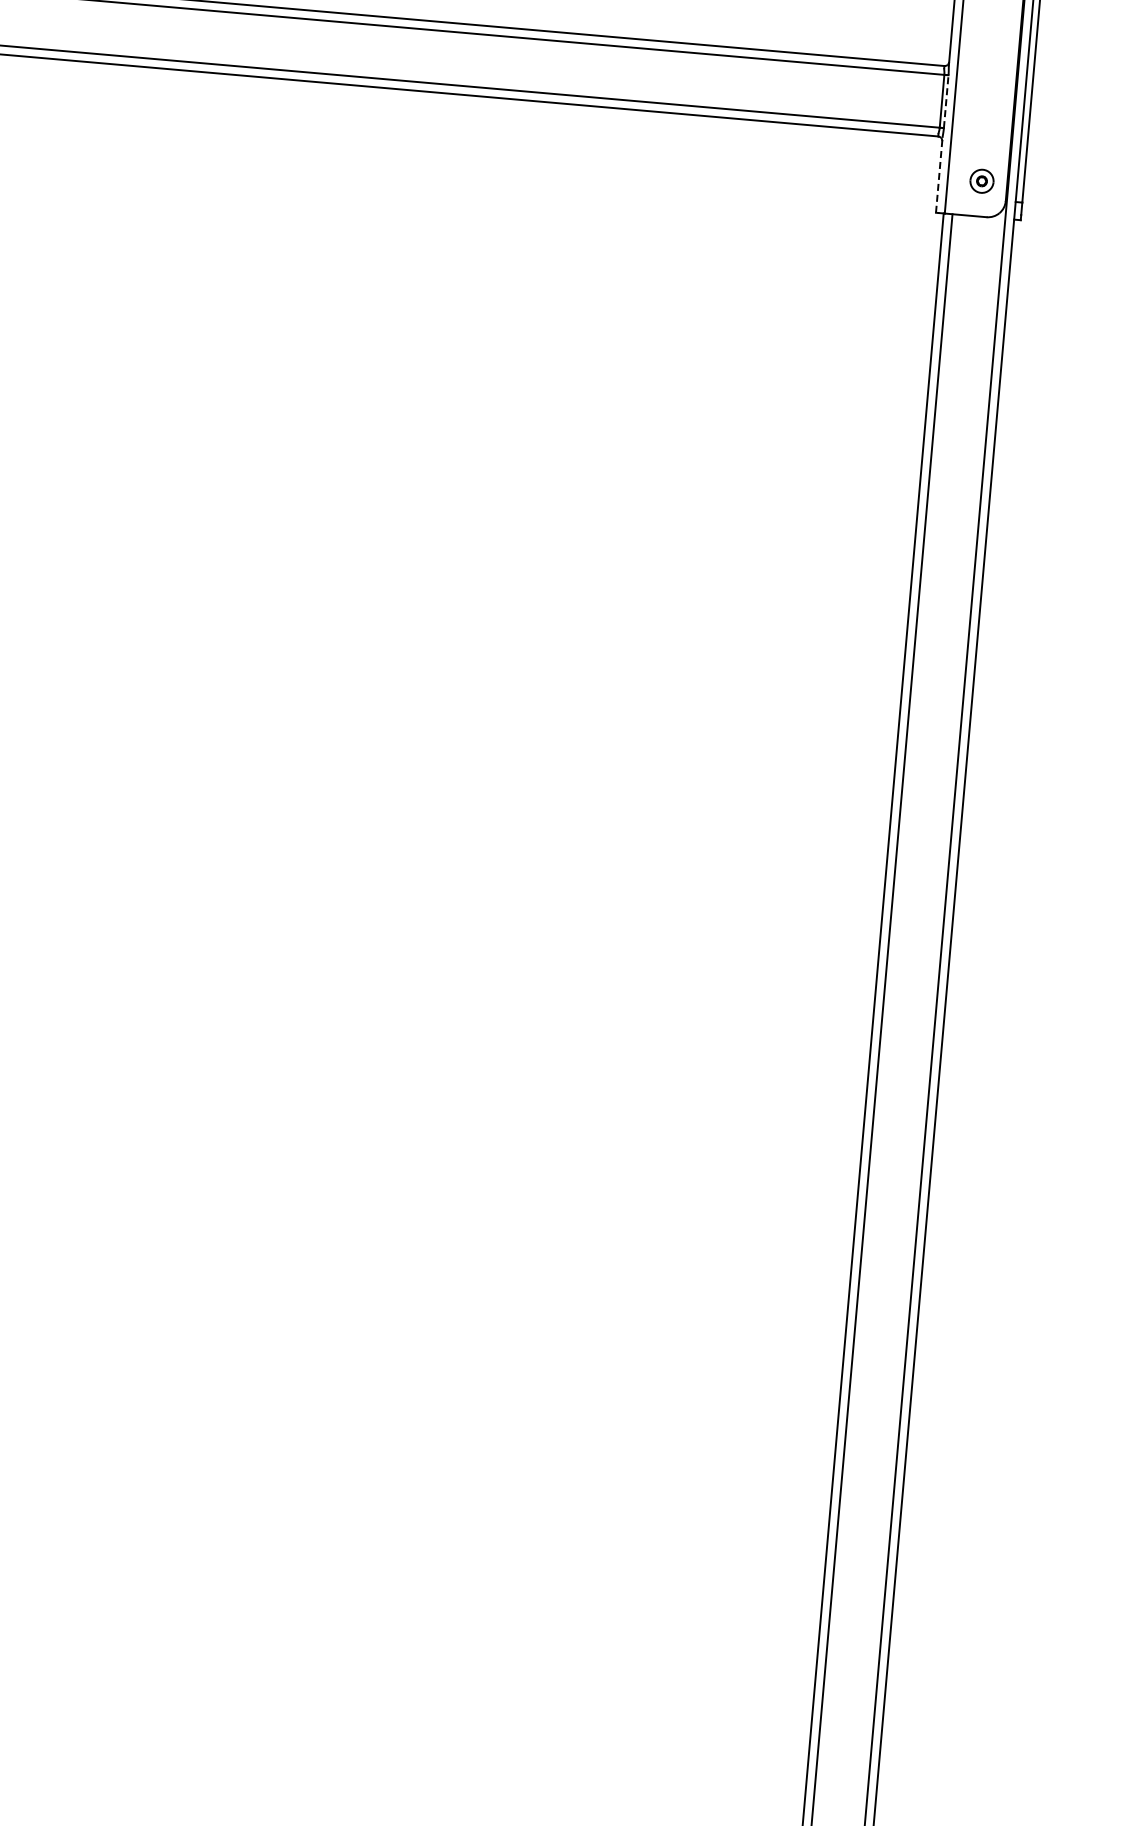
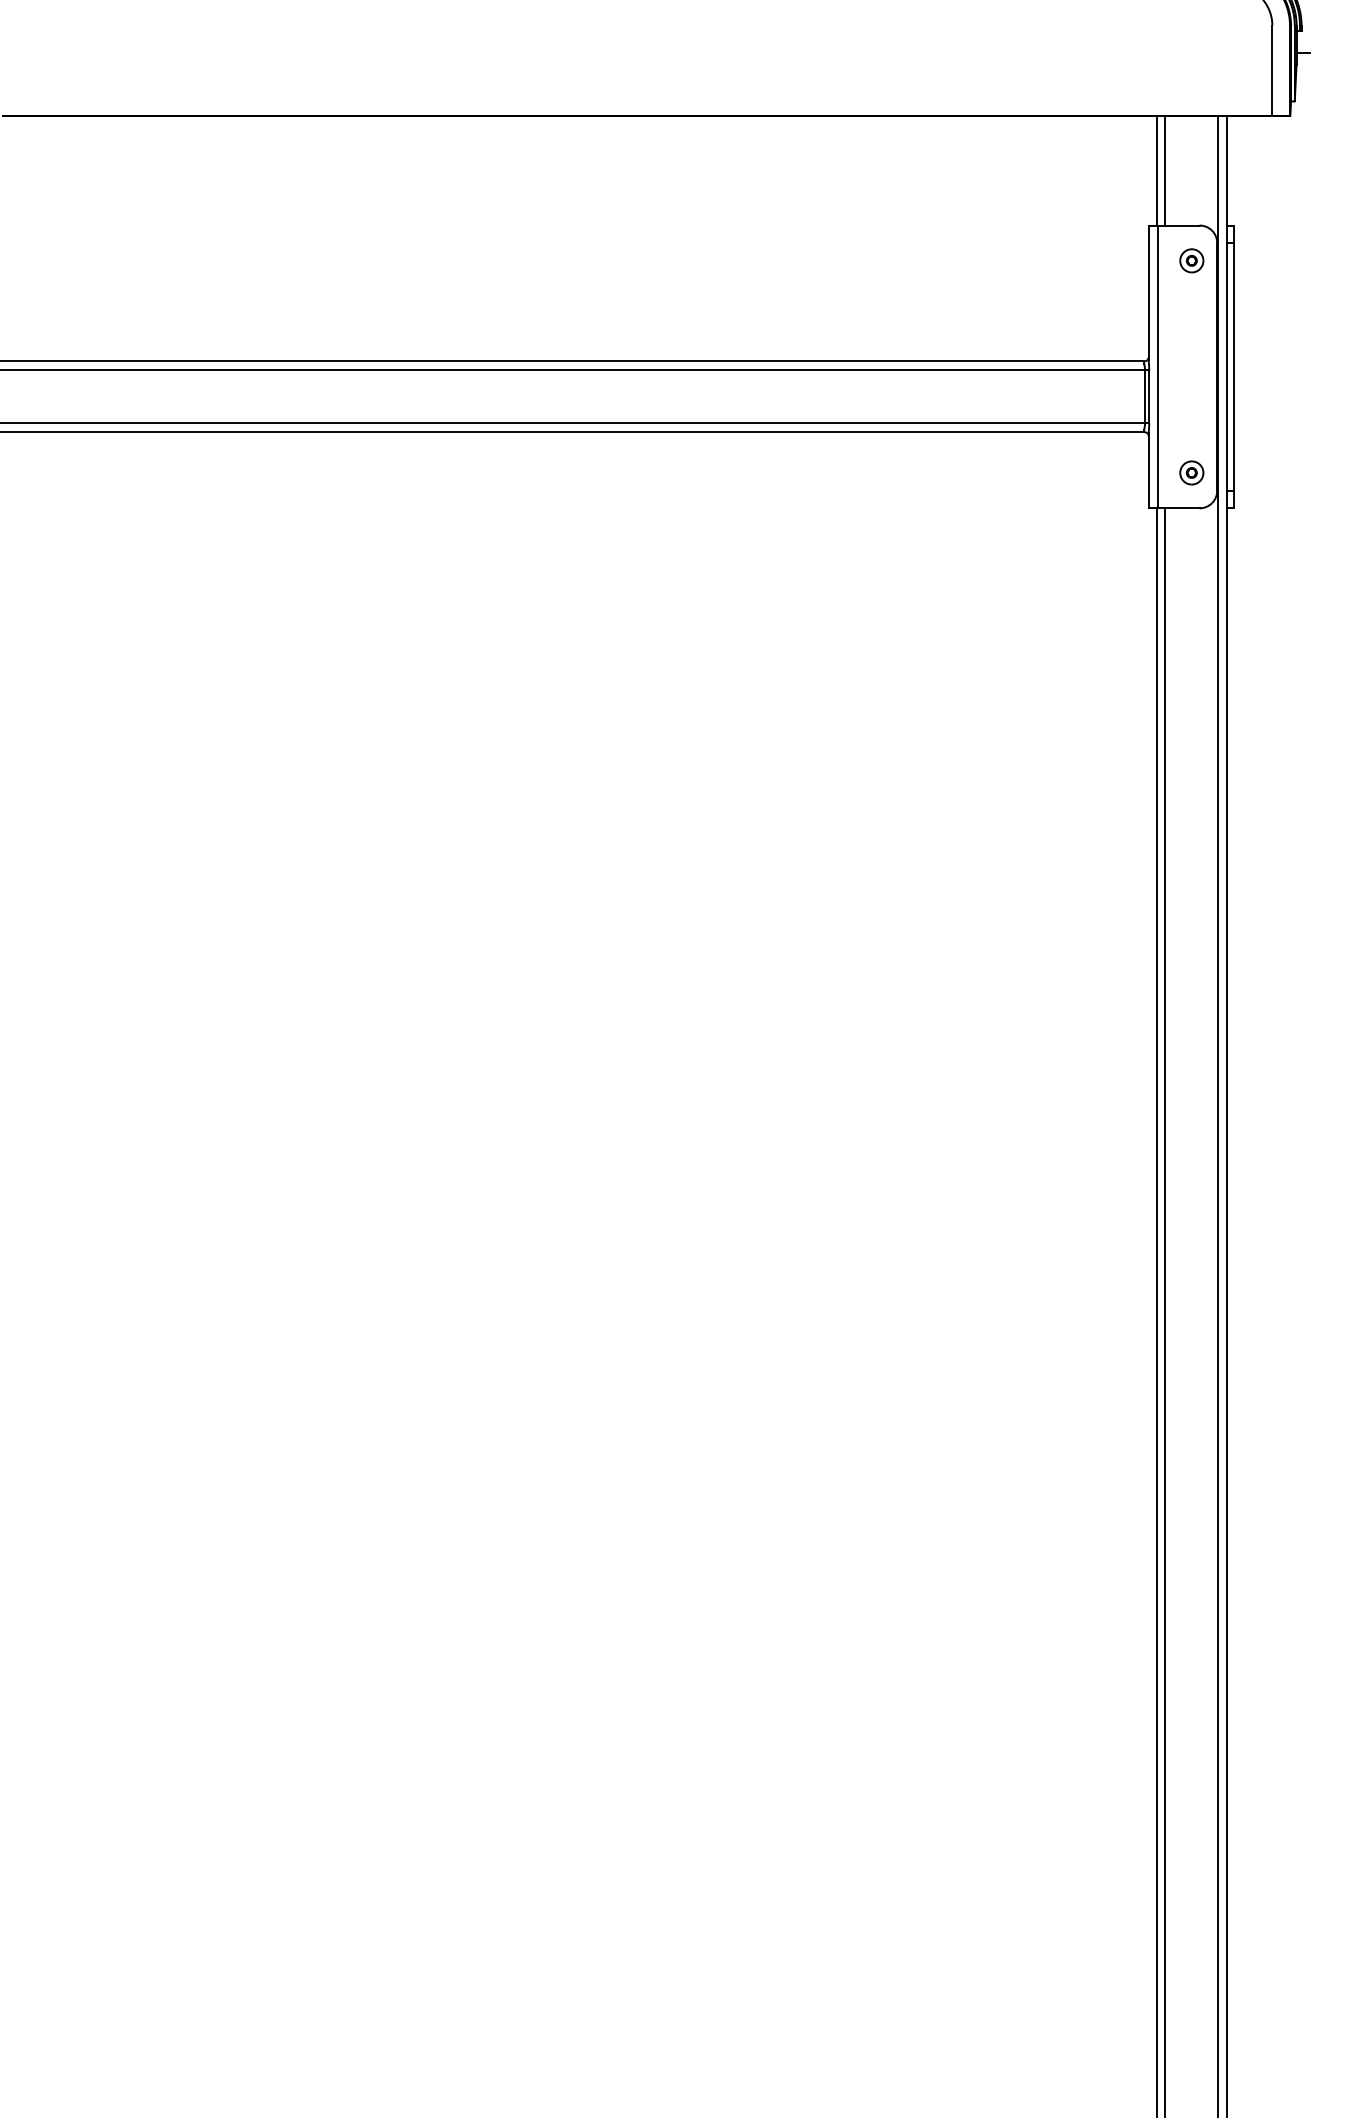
line: (946, 101) -> (1149, 396), dashed -> solid
line: (939, 175) -> (1148, 470), dashed -> solid

